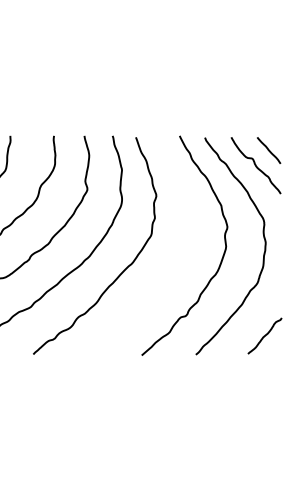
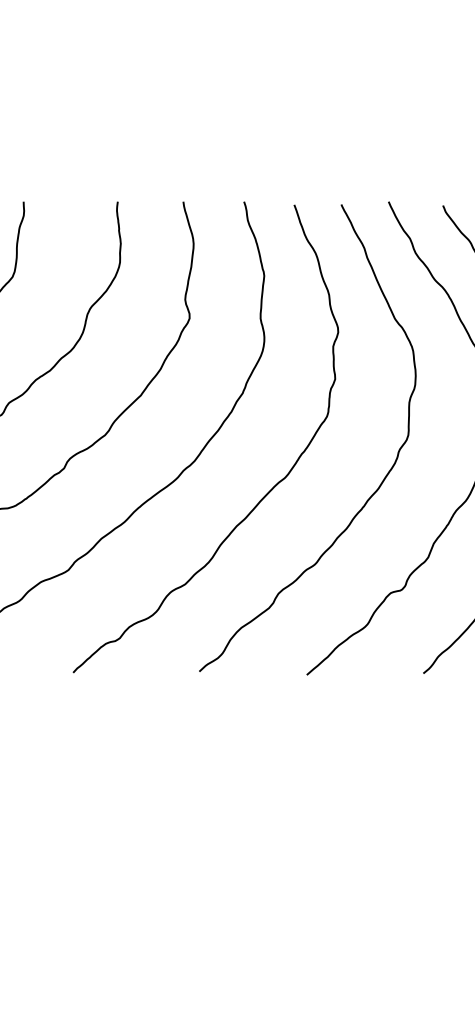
curve: (174, 267) -> (377, 485), added

